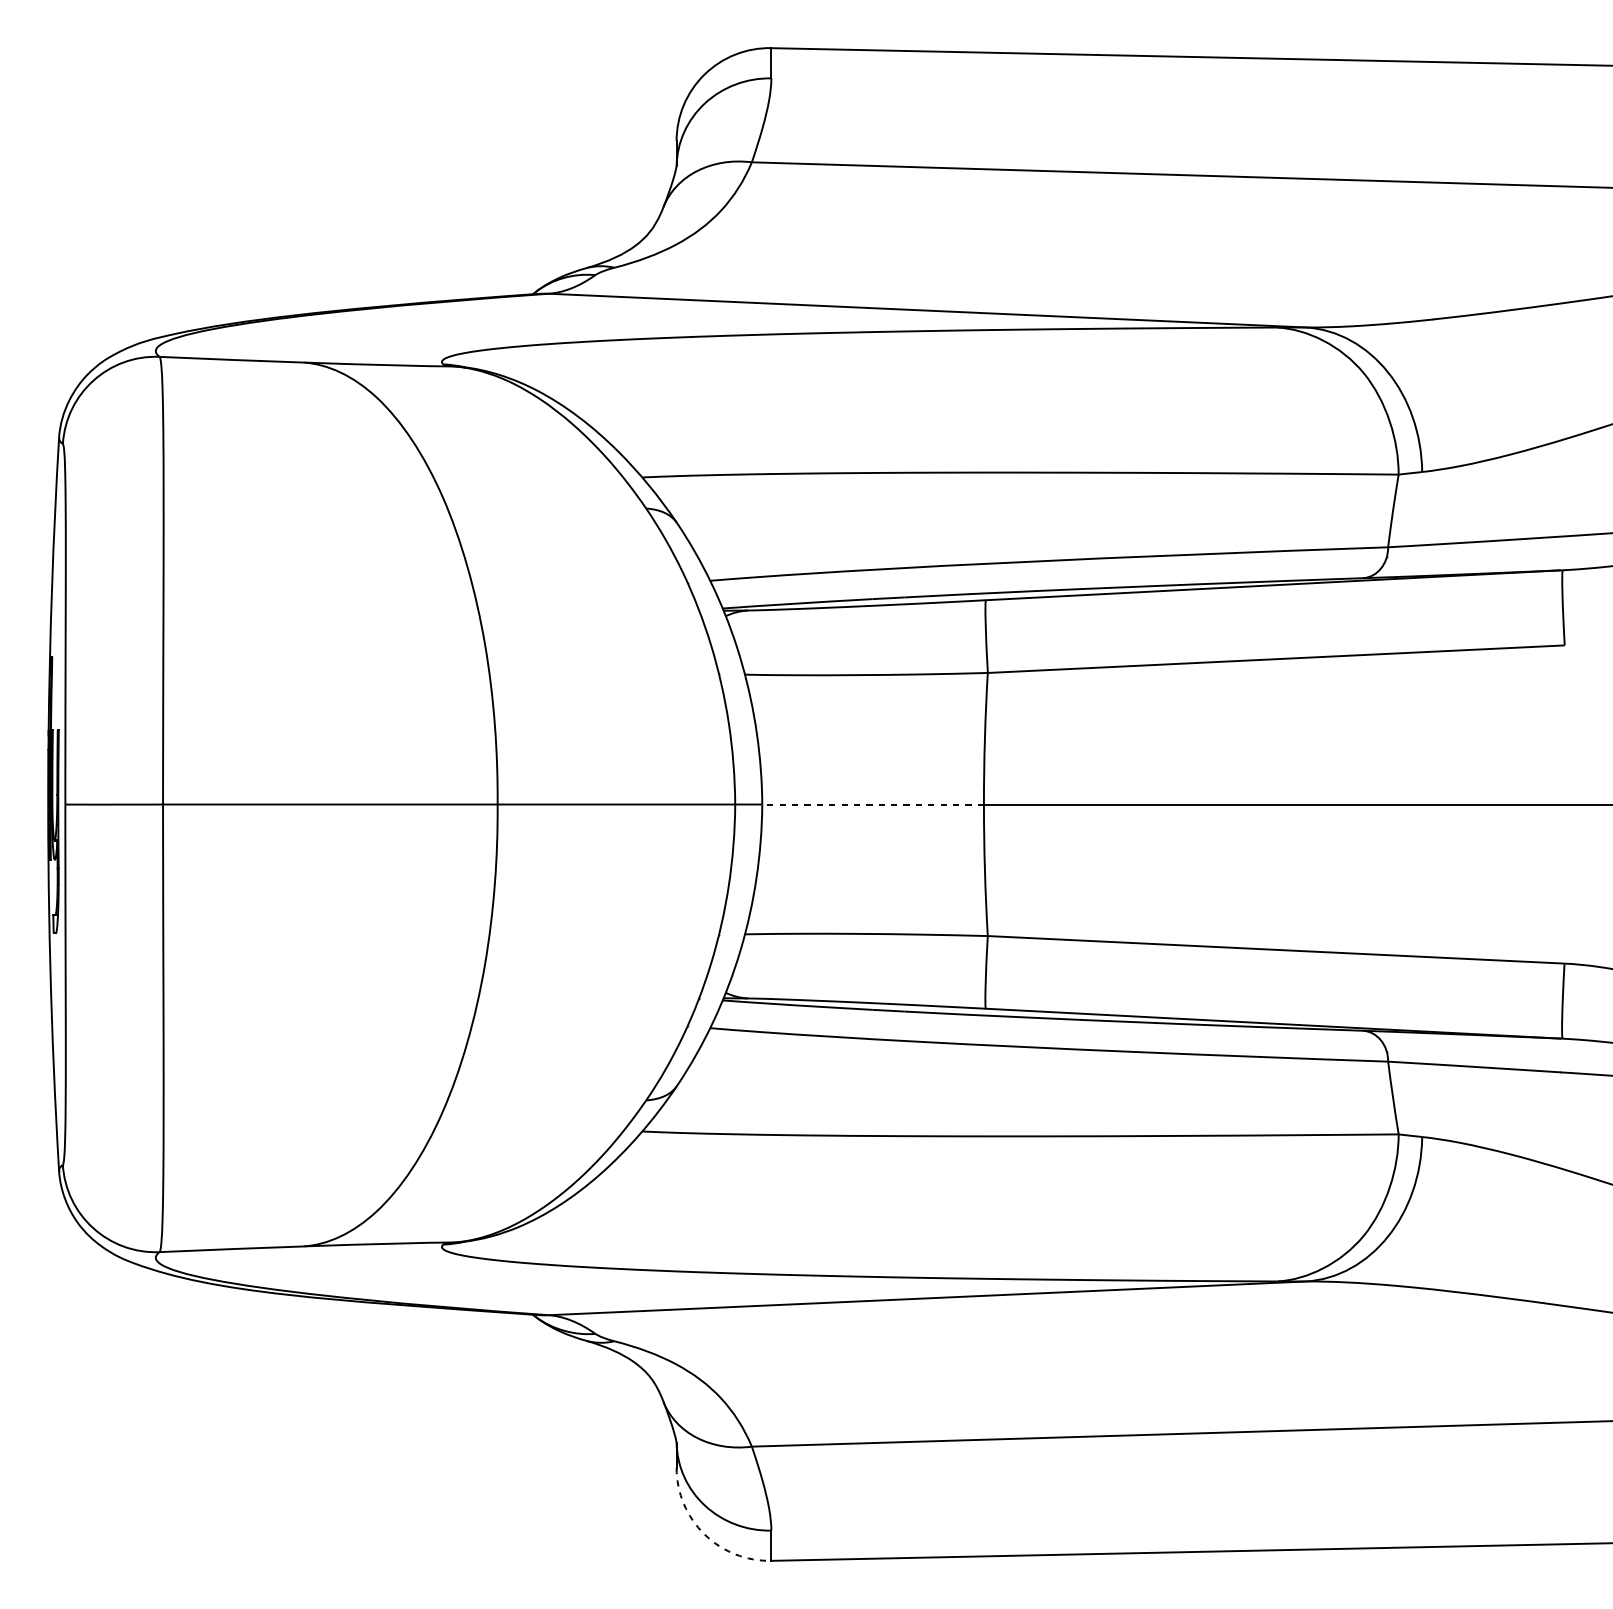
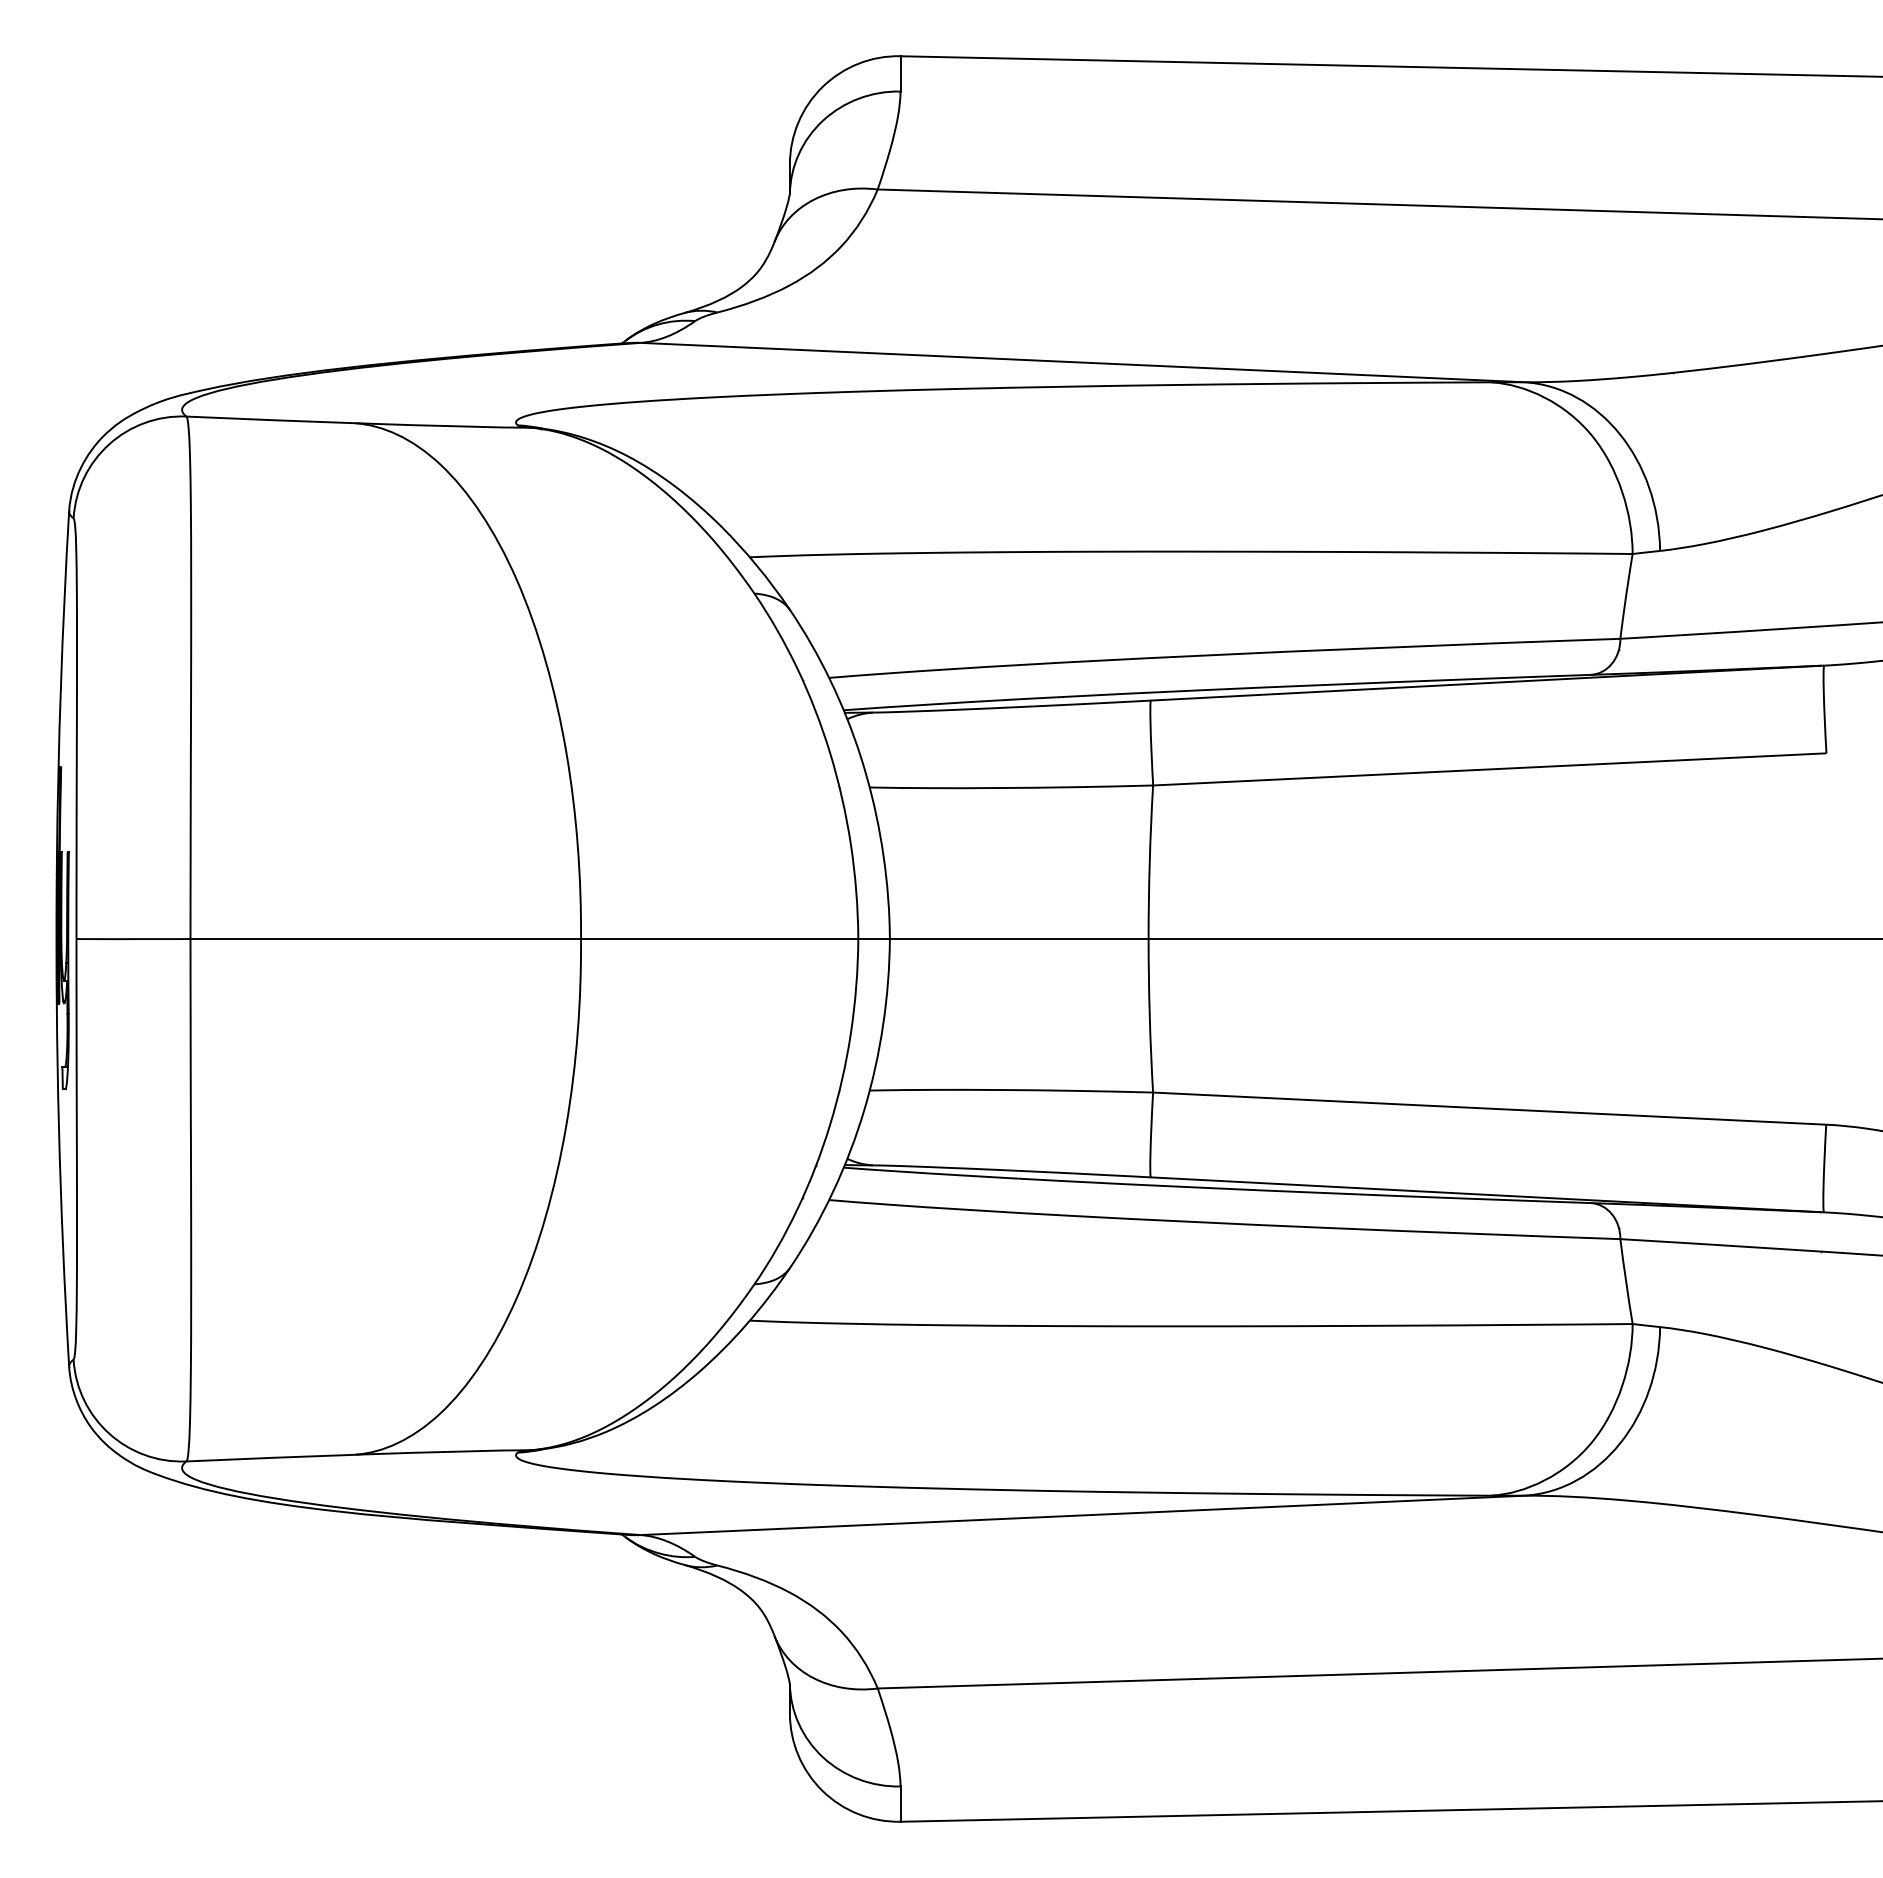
line: (872, 804) -> (1018, 939), dashed -> solid
arc: (704, 1534) -> (822, 1790), dashed -> solid

